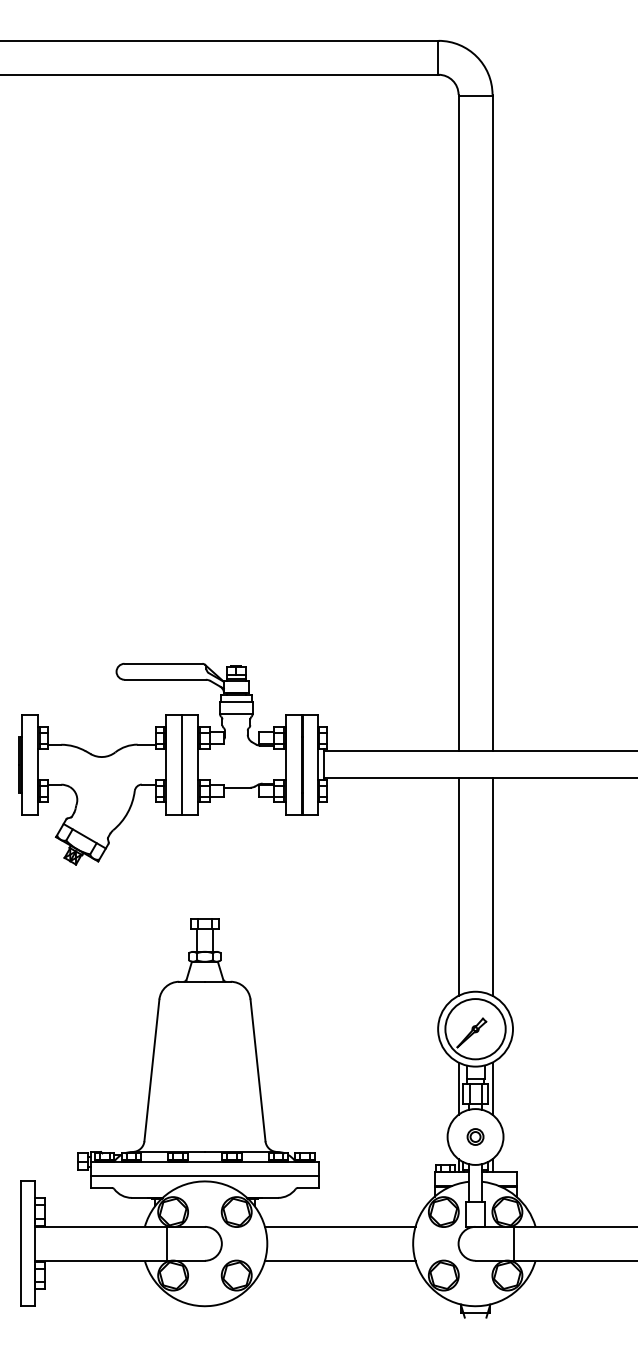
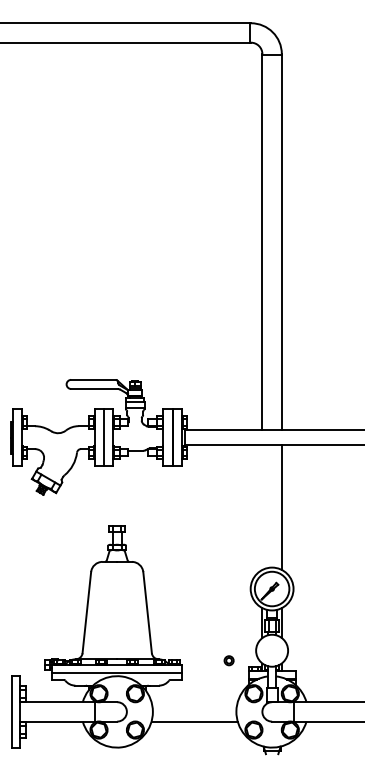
line: (458, 886) -> (262, 507), removed
part: (474, 1136) -> (228, 660), moved
line: (339, 1227) -> (194, 702), removed

